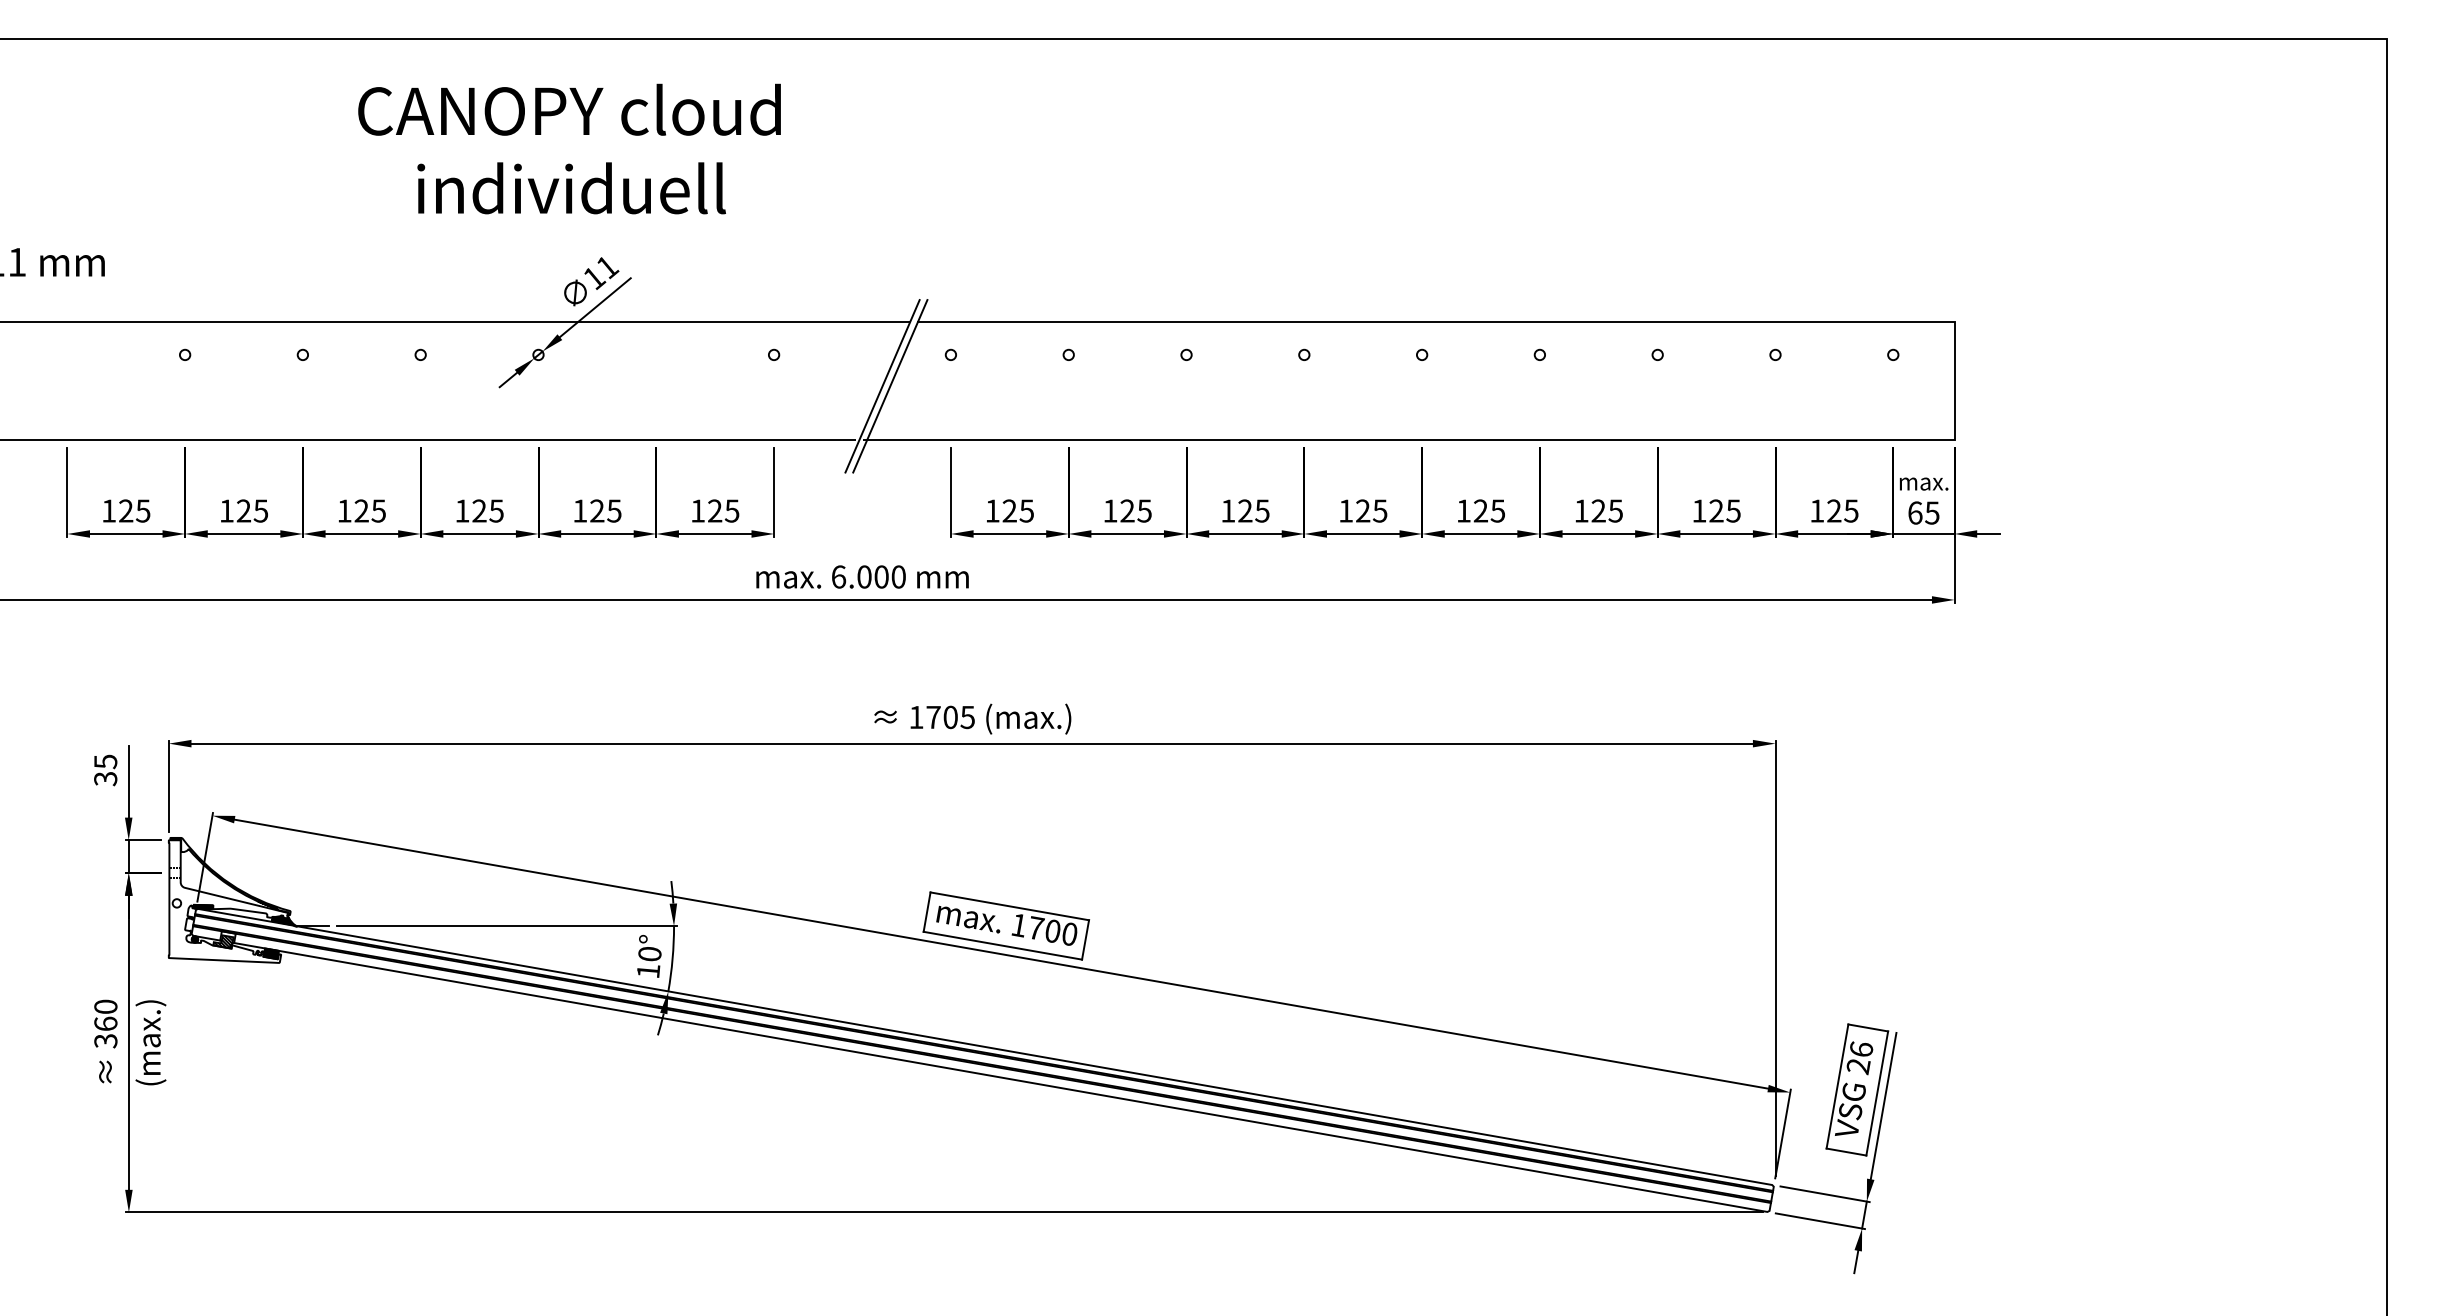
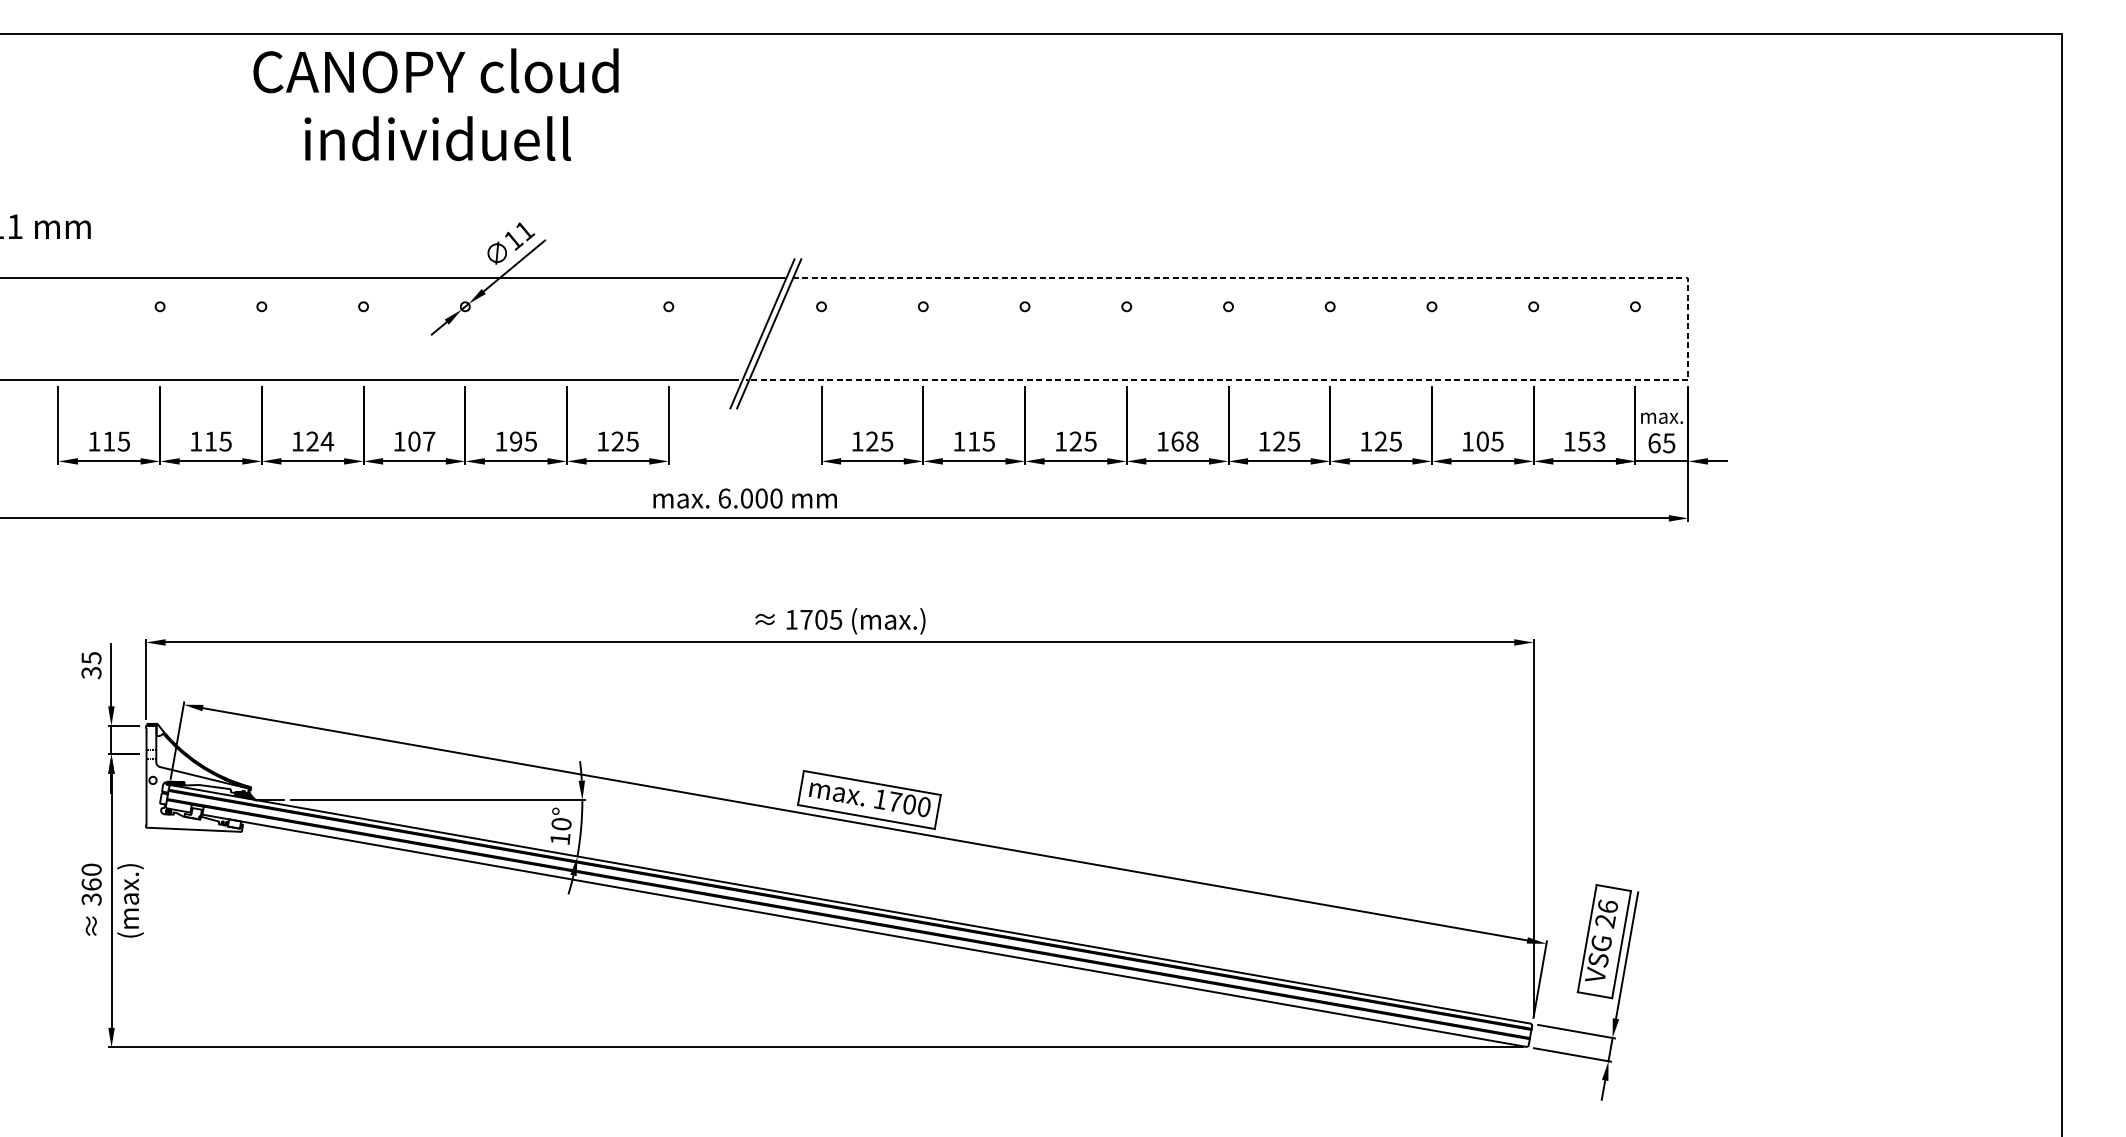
text: (569, 148) -> (435, 104), moved
line: (1954, 407) -> (1688, 352), solid -> dashed
text: (126, 510) -> (109, 441), 125 -> 115
text: (243, 510) -> (210, 441), 125 -> 115
text: (378, 510) -> (327, 441), 125 -> 124
text: (487, 510) -> (421, 441), 125 -> 107
text: (597, 510) -> (516, 441), 125 -> 195
text: (1127, 510) -> (974, 441), 125 -> 115
text: (1371, 510) -> (1184, 441), 125 -> 168
text: (1716, 510) -> (1482, 441), 125 -> 105
text: (1842, 510) -> (1591, 441), 125 -> 153
hatch: (223, 941) -> (193, 813), removed
hatch: (271, 953) -> (234, 823), removed

